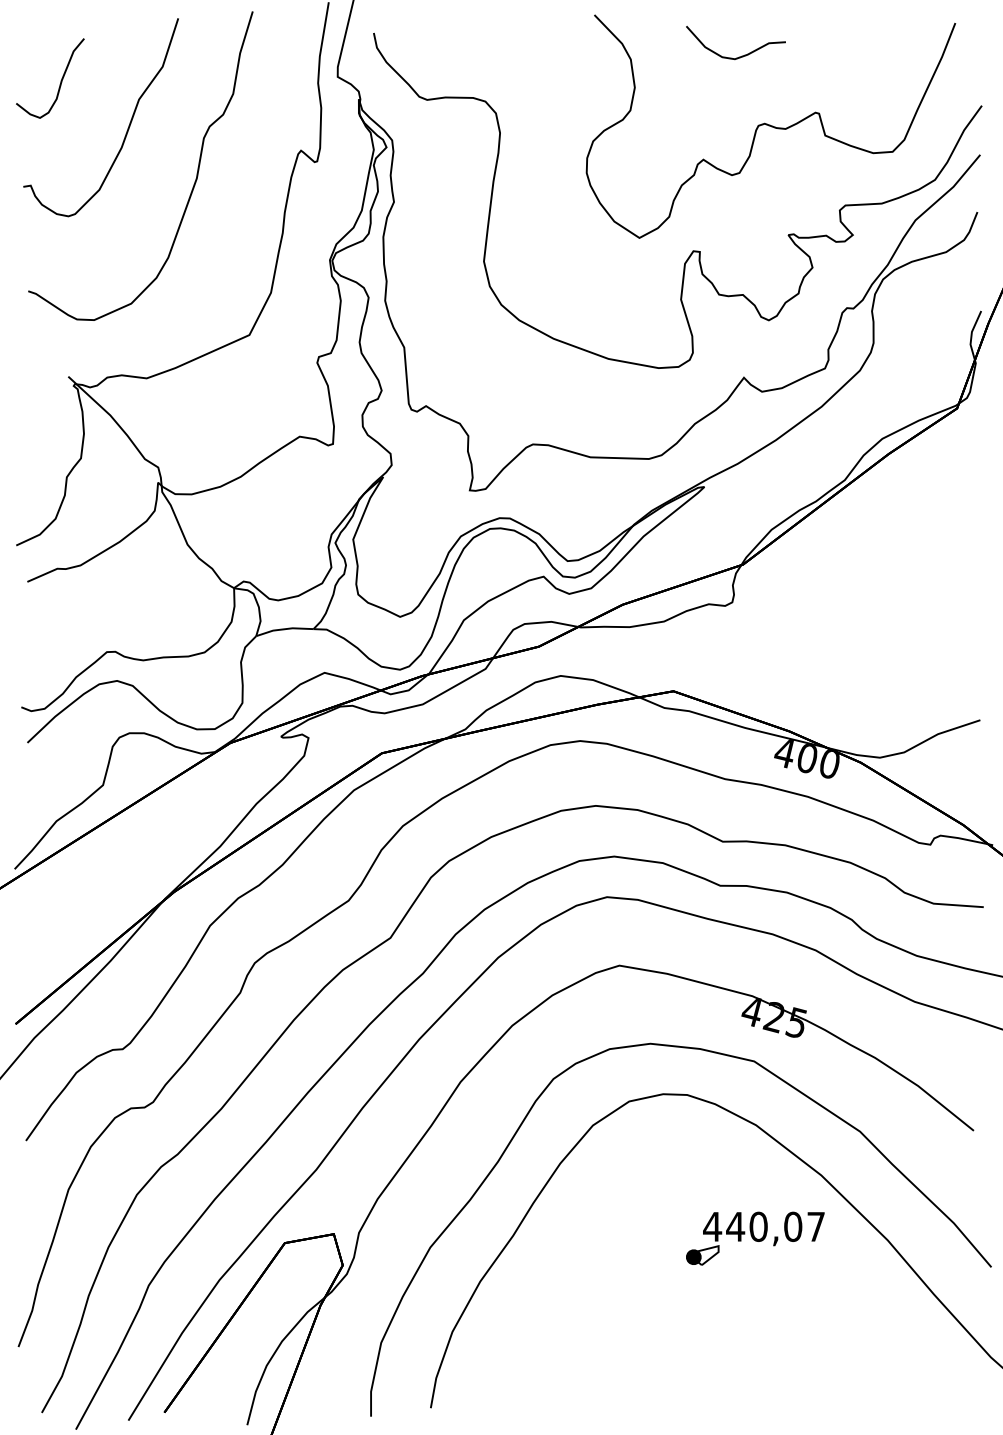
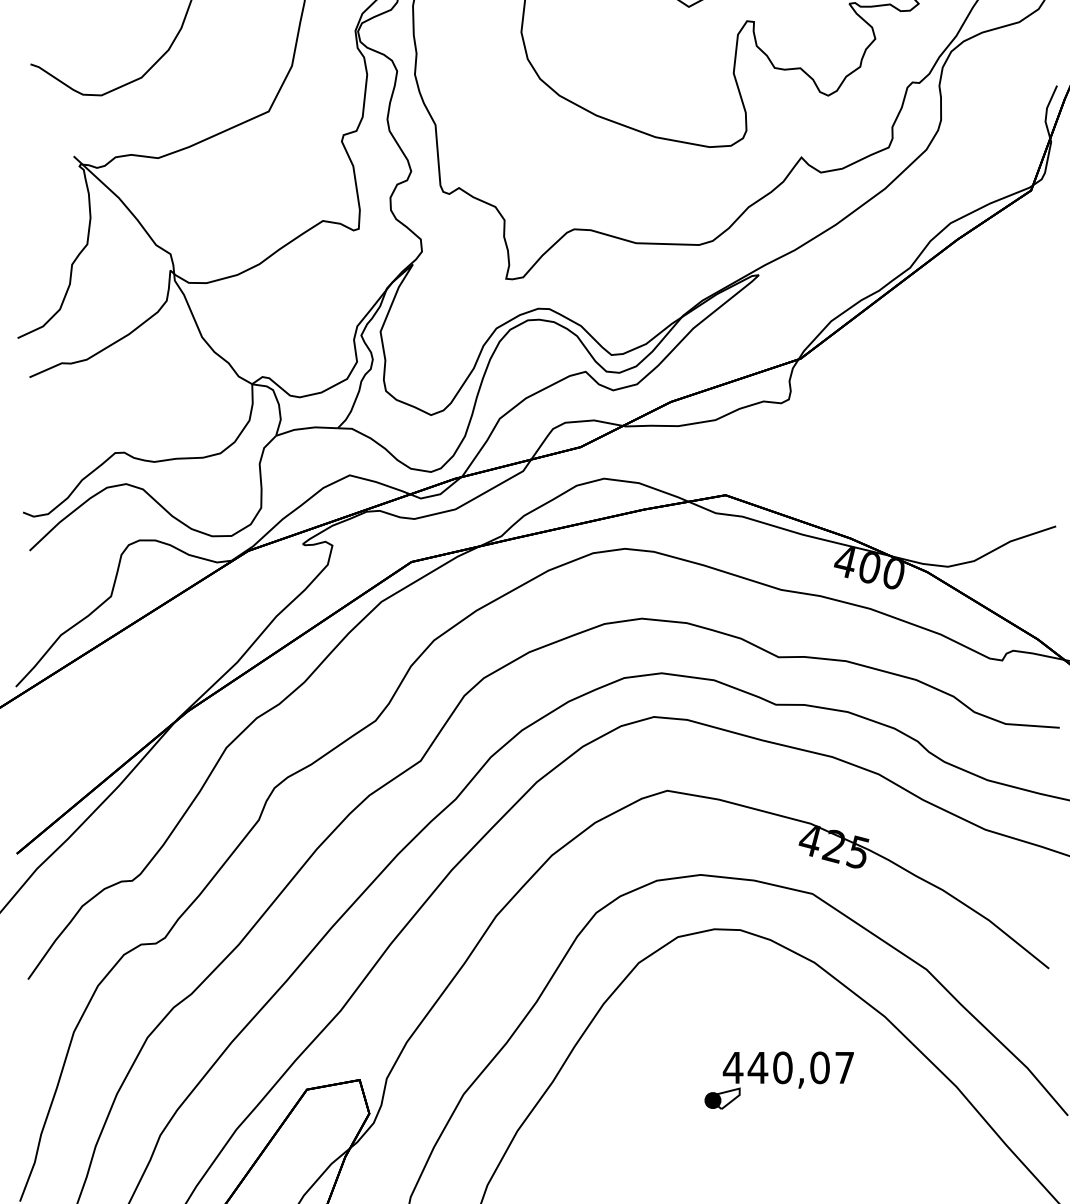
part: (755, 1238) -> (779, 1080), moved

